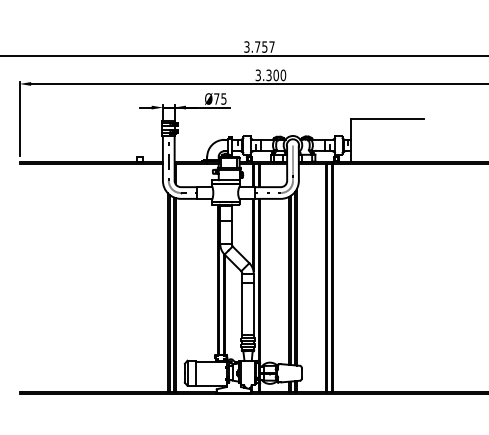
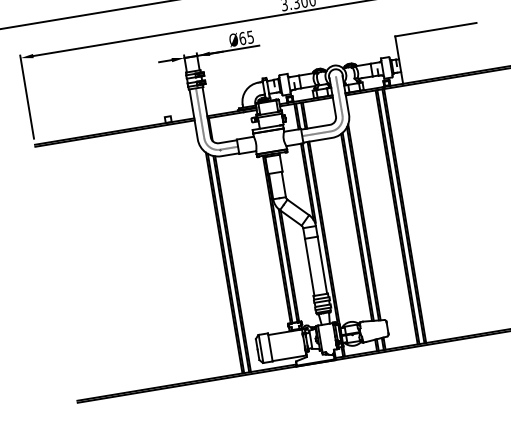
text: (216, 98) -> (242, 38), Ø75 -> Ø65

